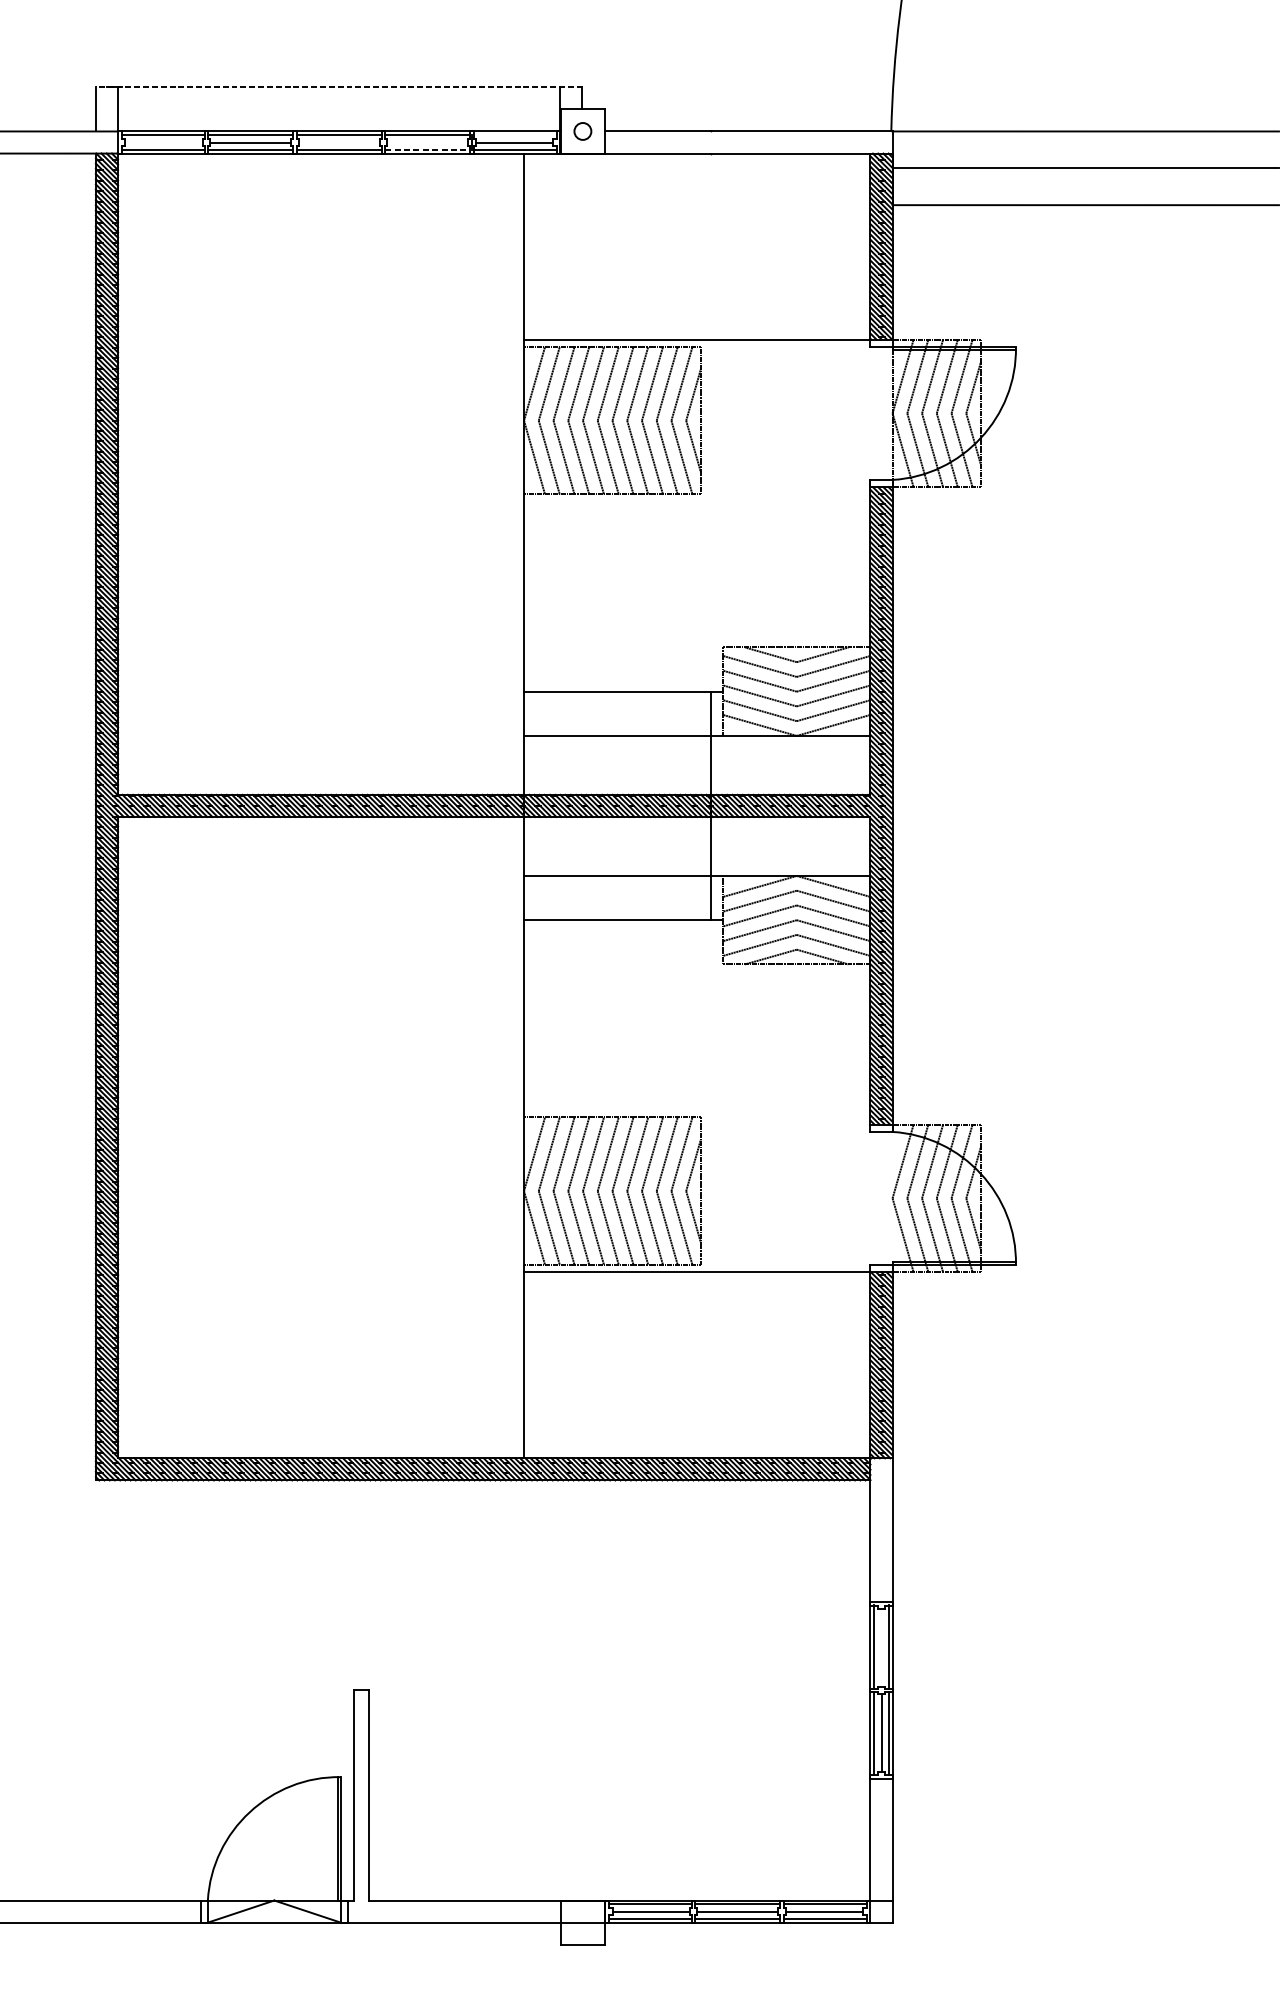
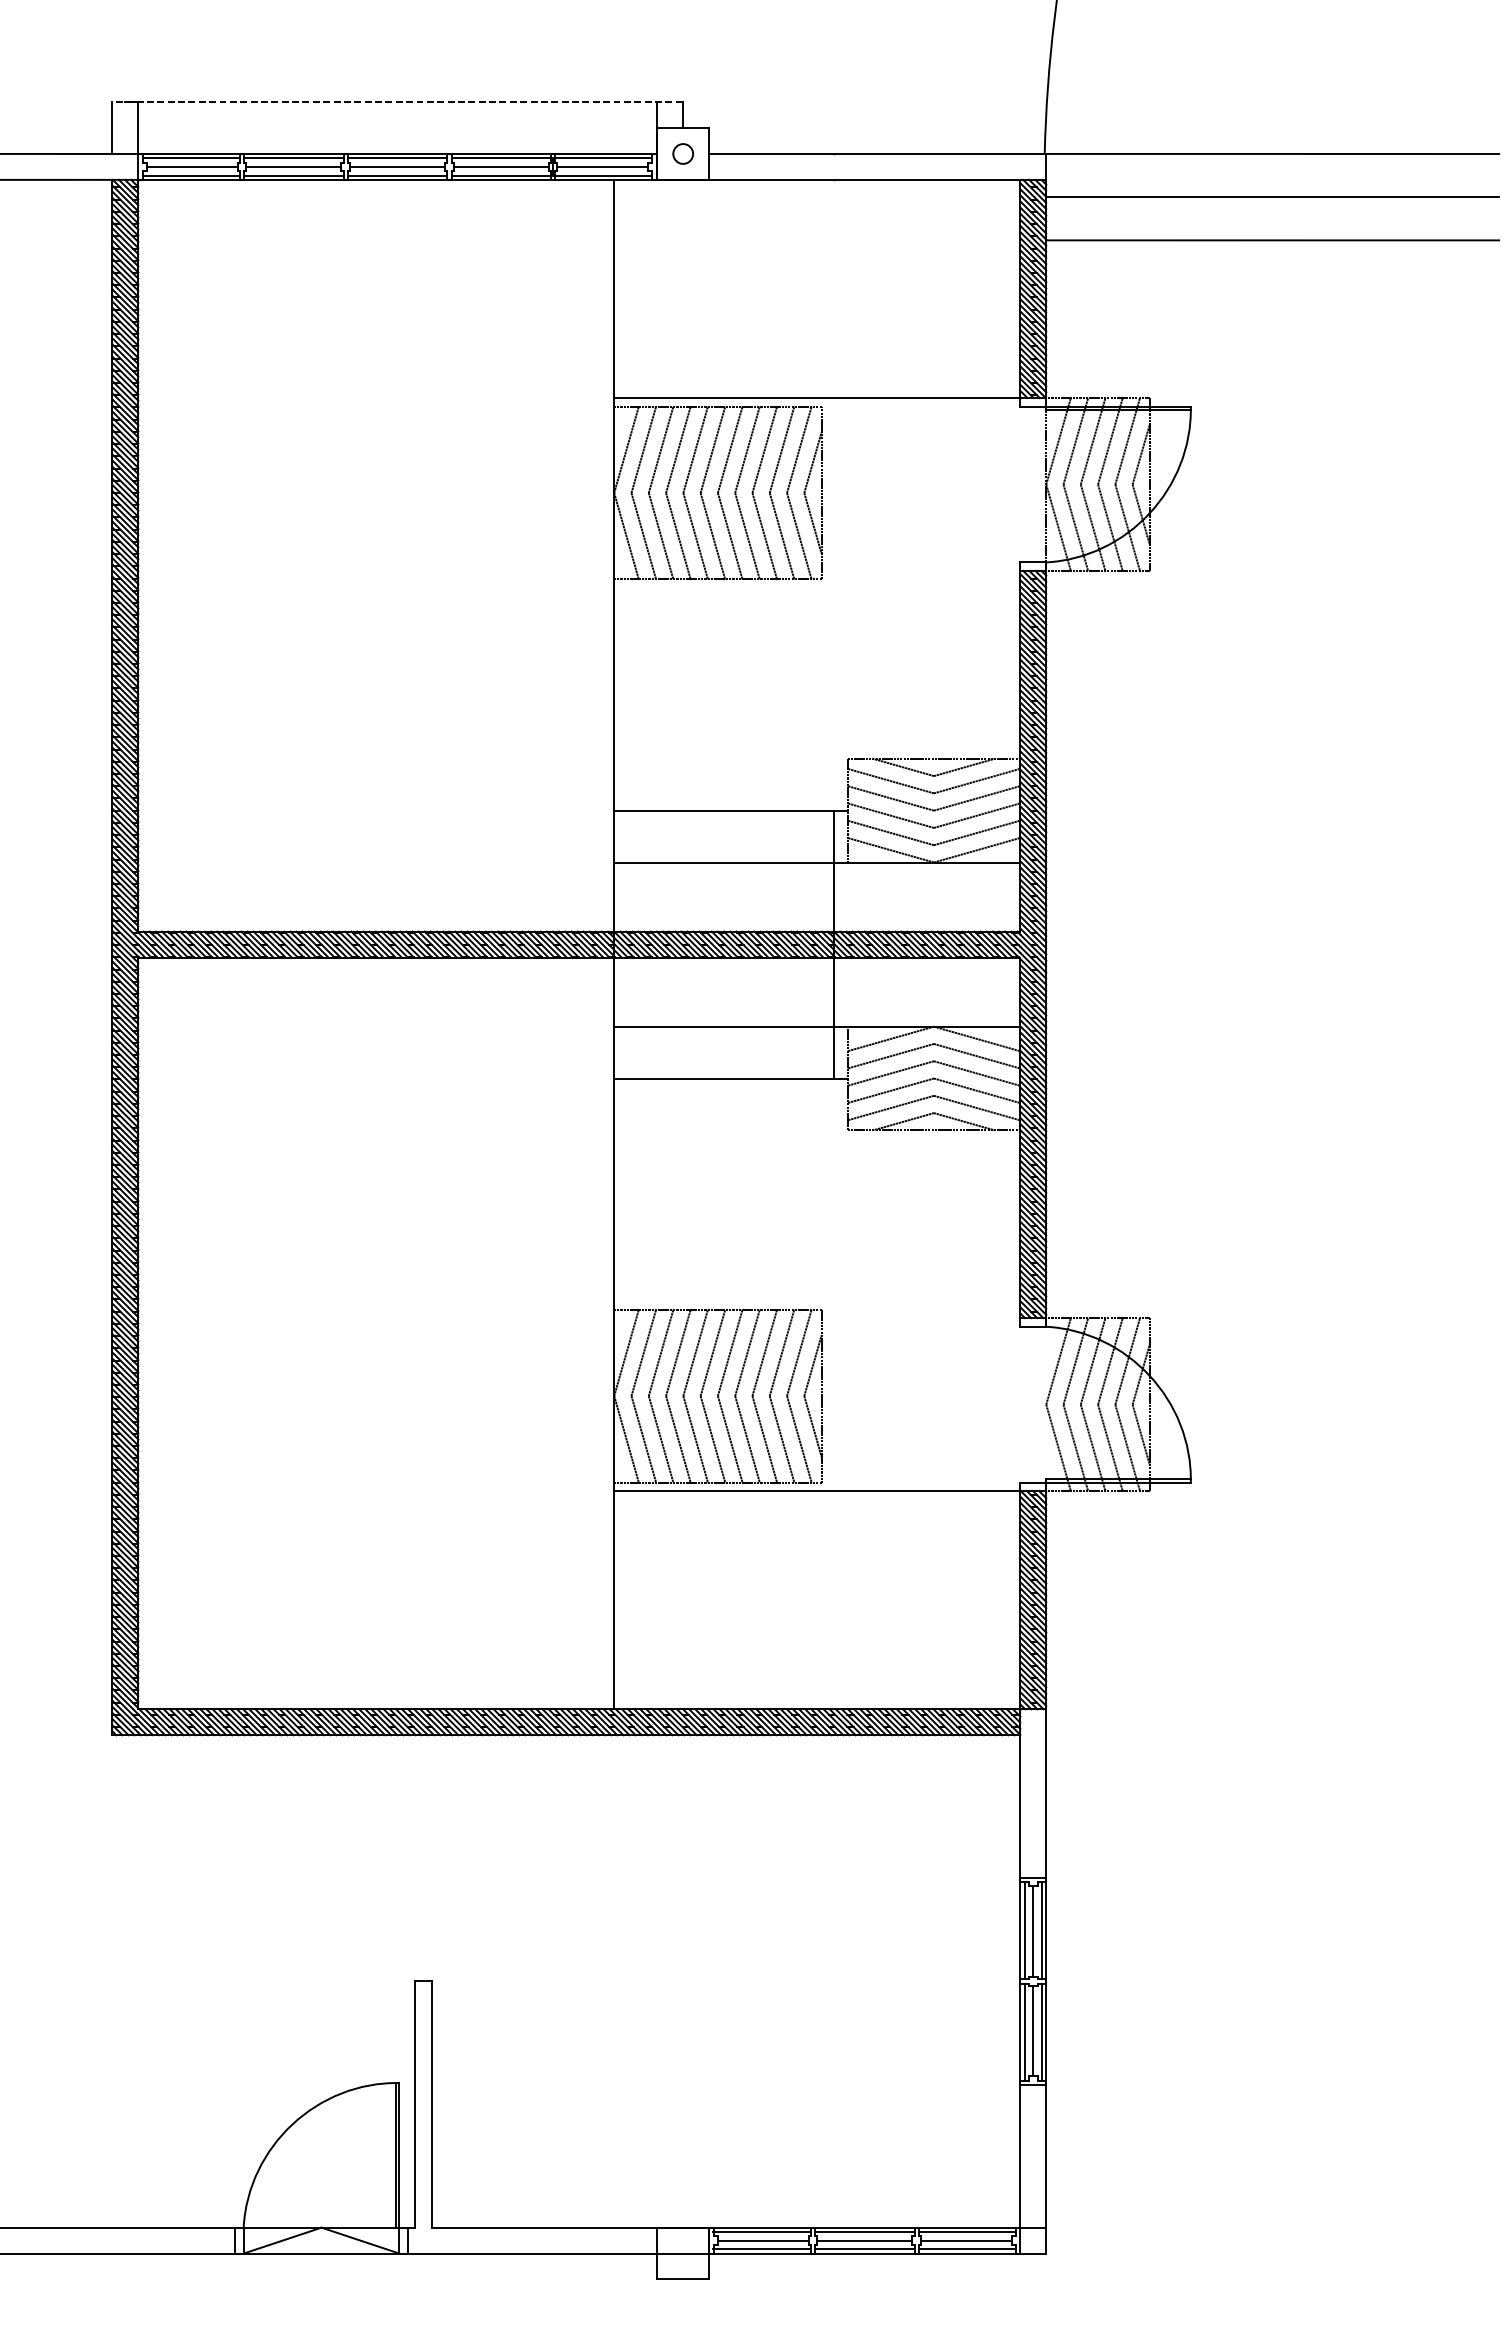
line: (514, 135) -> (603, 158), added
line: (163, 142) -> (191, 166), added
line: (339, 142) -> (397, 166), added
line: (427, 142) -> (500, 166), added
line: (427, 149) -> (501, 175), dashed -> solid
line: (881, 1647) -> (1033, 1931), added

